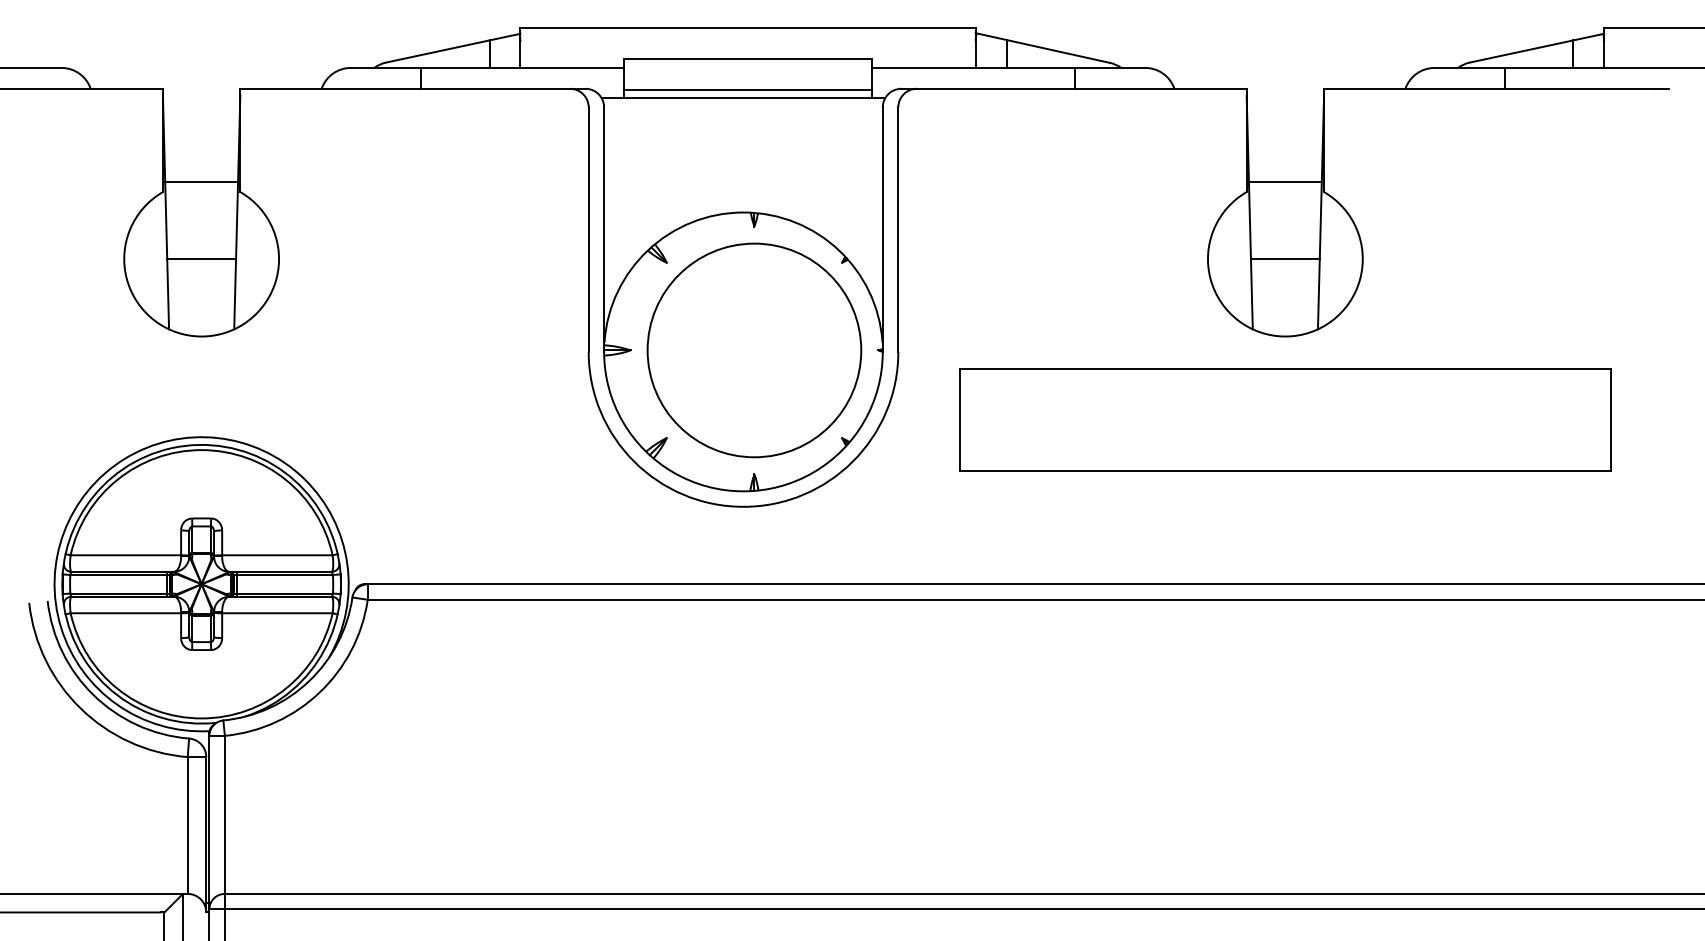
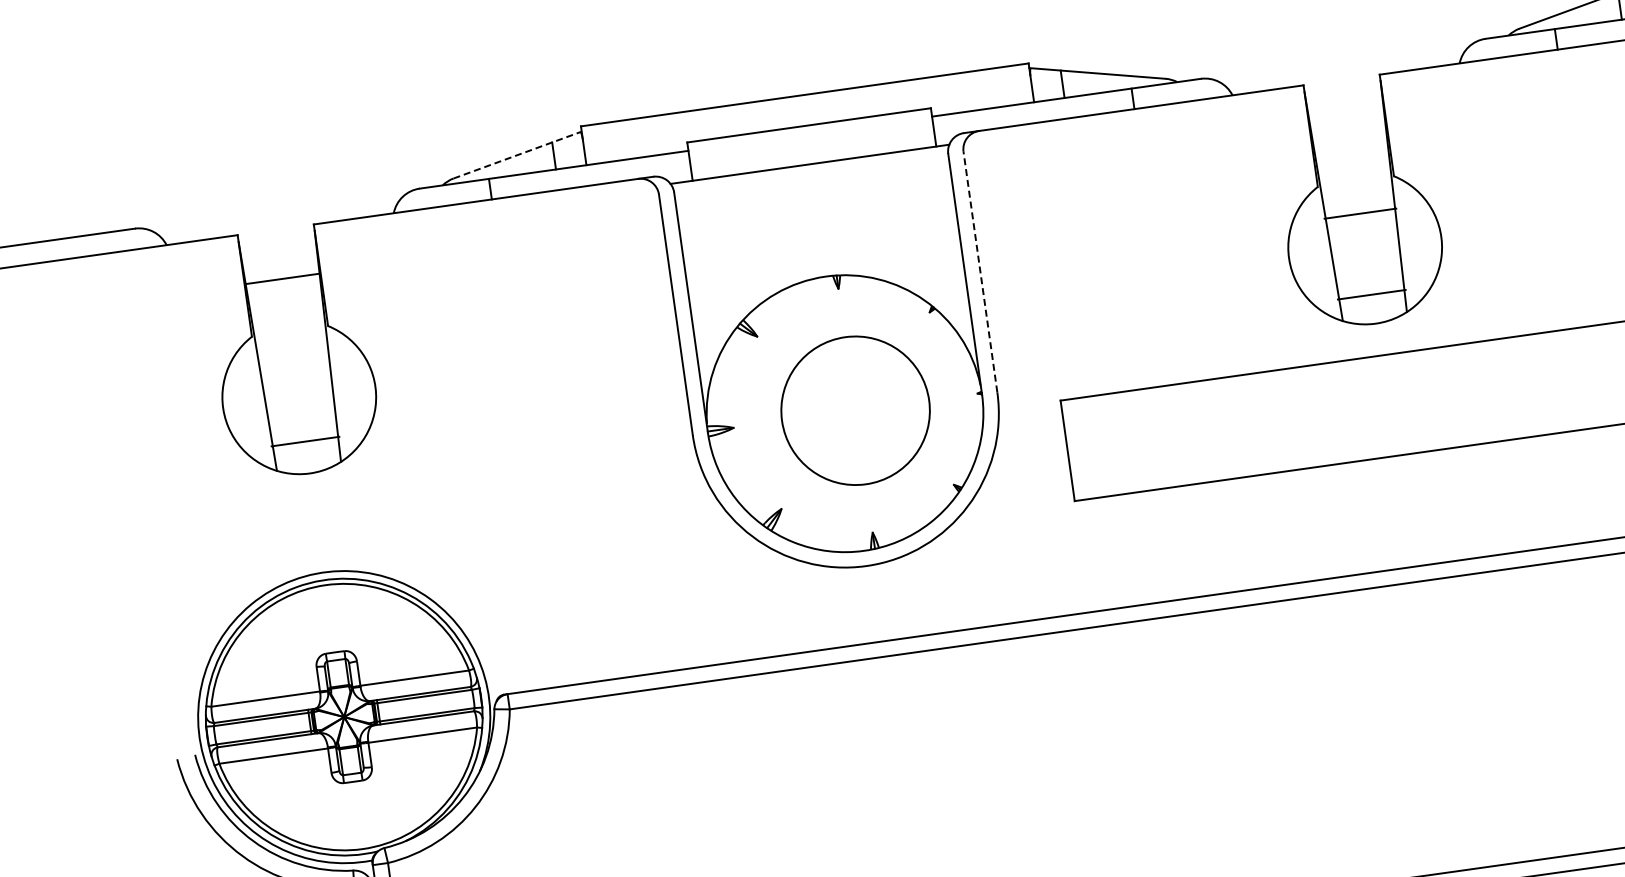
line: (453, 48) -> (517, 155), solid -> dashed
line: (747, 90) -> (812, 156), removed
line: (201, 181) -> (282, 278), moved
line: (1284, 181) -> (1359, 213), moved
line: (898, 229) -> (980, 271), solid -> dashed
line: (201, 259) -> (305, 441), moved
line: (1284, 259) -> (1371, 295), moved
circle: (754, 350) -> (855, 410), size x0.7

